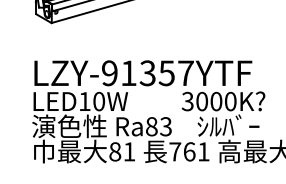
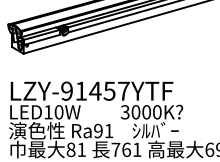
text: (147, 72) -> (95, 90), LZY-91357YTF -> LZY-91457YTF
text: (158, 125) -> (103, 130), Ra83 -> Ra91

